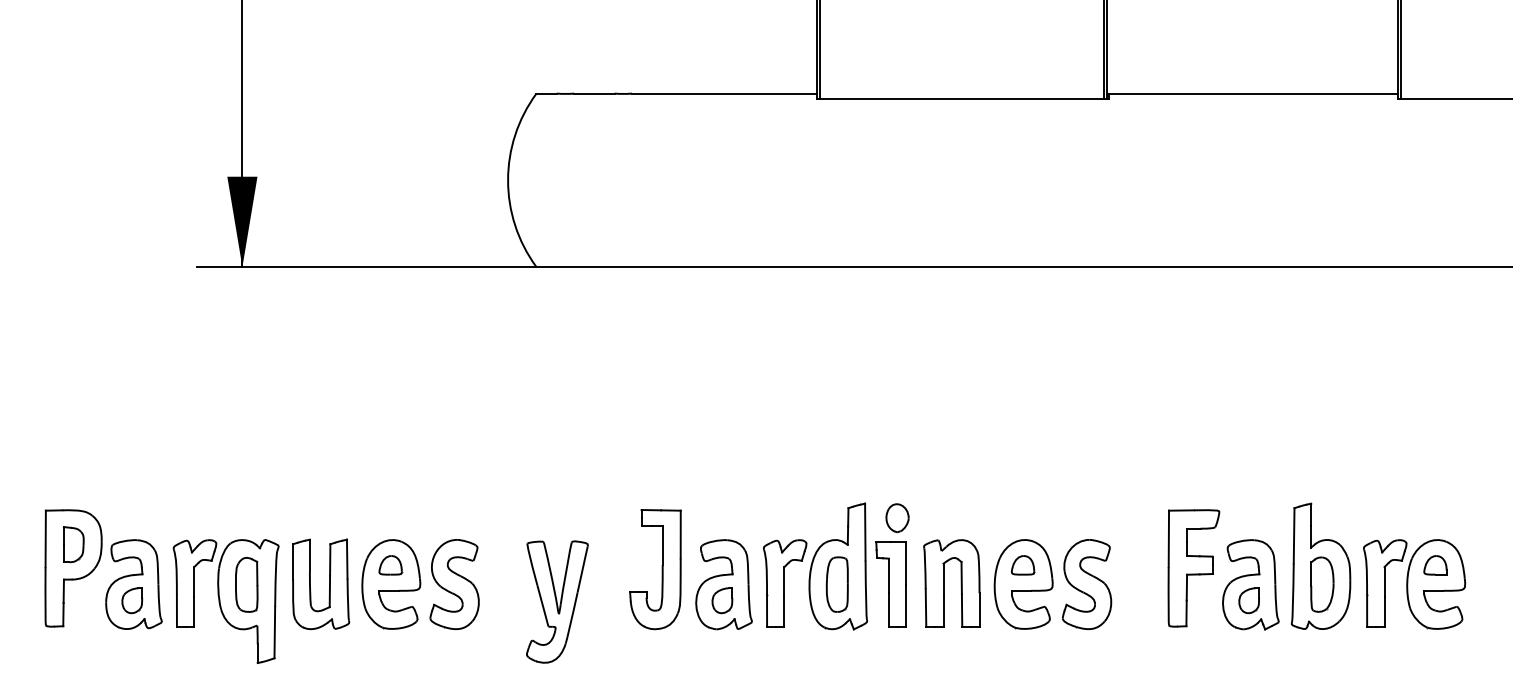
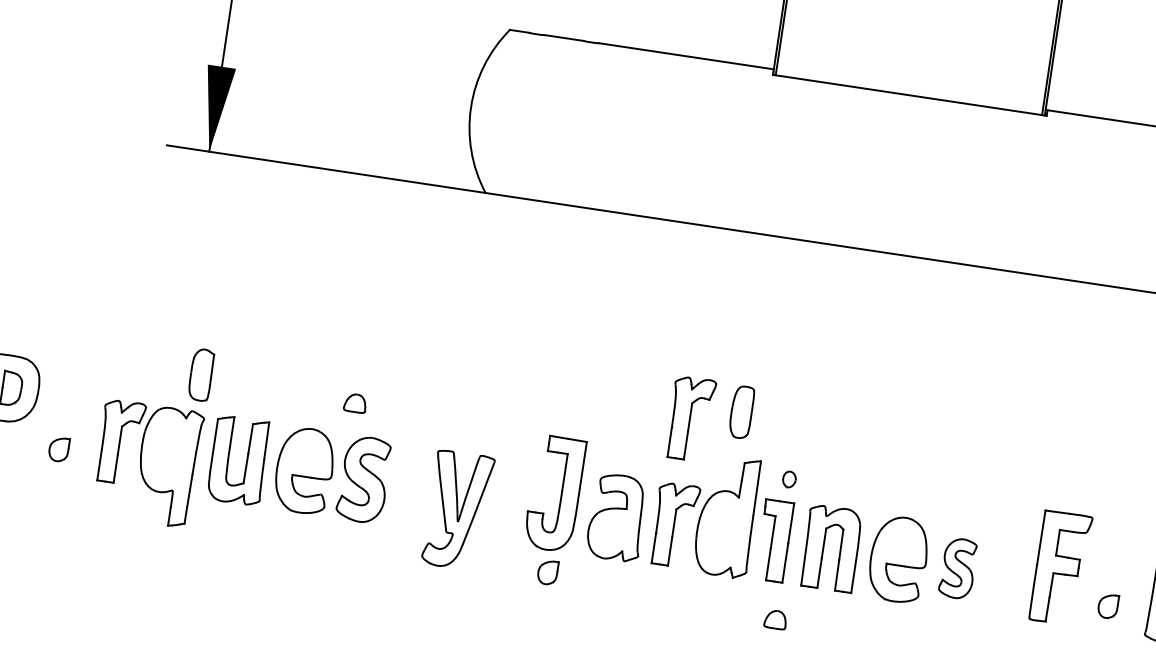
part: (785, 470) -> (690, 418), added
part: (897, 518) -> (789, 479), size x0.6
part: (390, 565) -> (355, 403), moved
part: (1022, 565) -> (775, 619), moved
part: (133, 584) -> (62, 434), removed
part: (246, 584) -> (201, 374), moved
part: (836, 584) -> (740, 412), moved
part: (1086, 584) -> (957, 568), size x0.7
part: (1250, 584) -> (1111, 591), removed
part: (722, 600) -> (547, 572), moved

